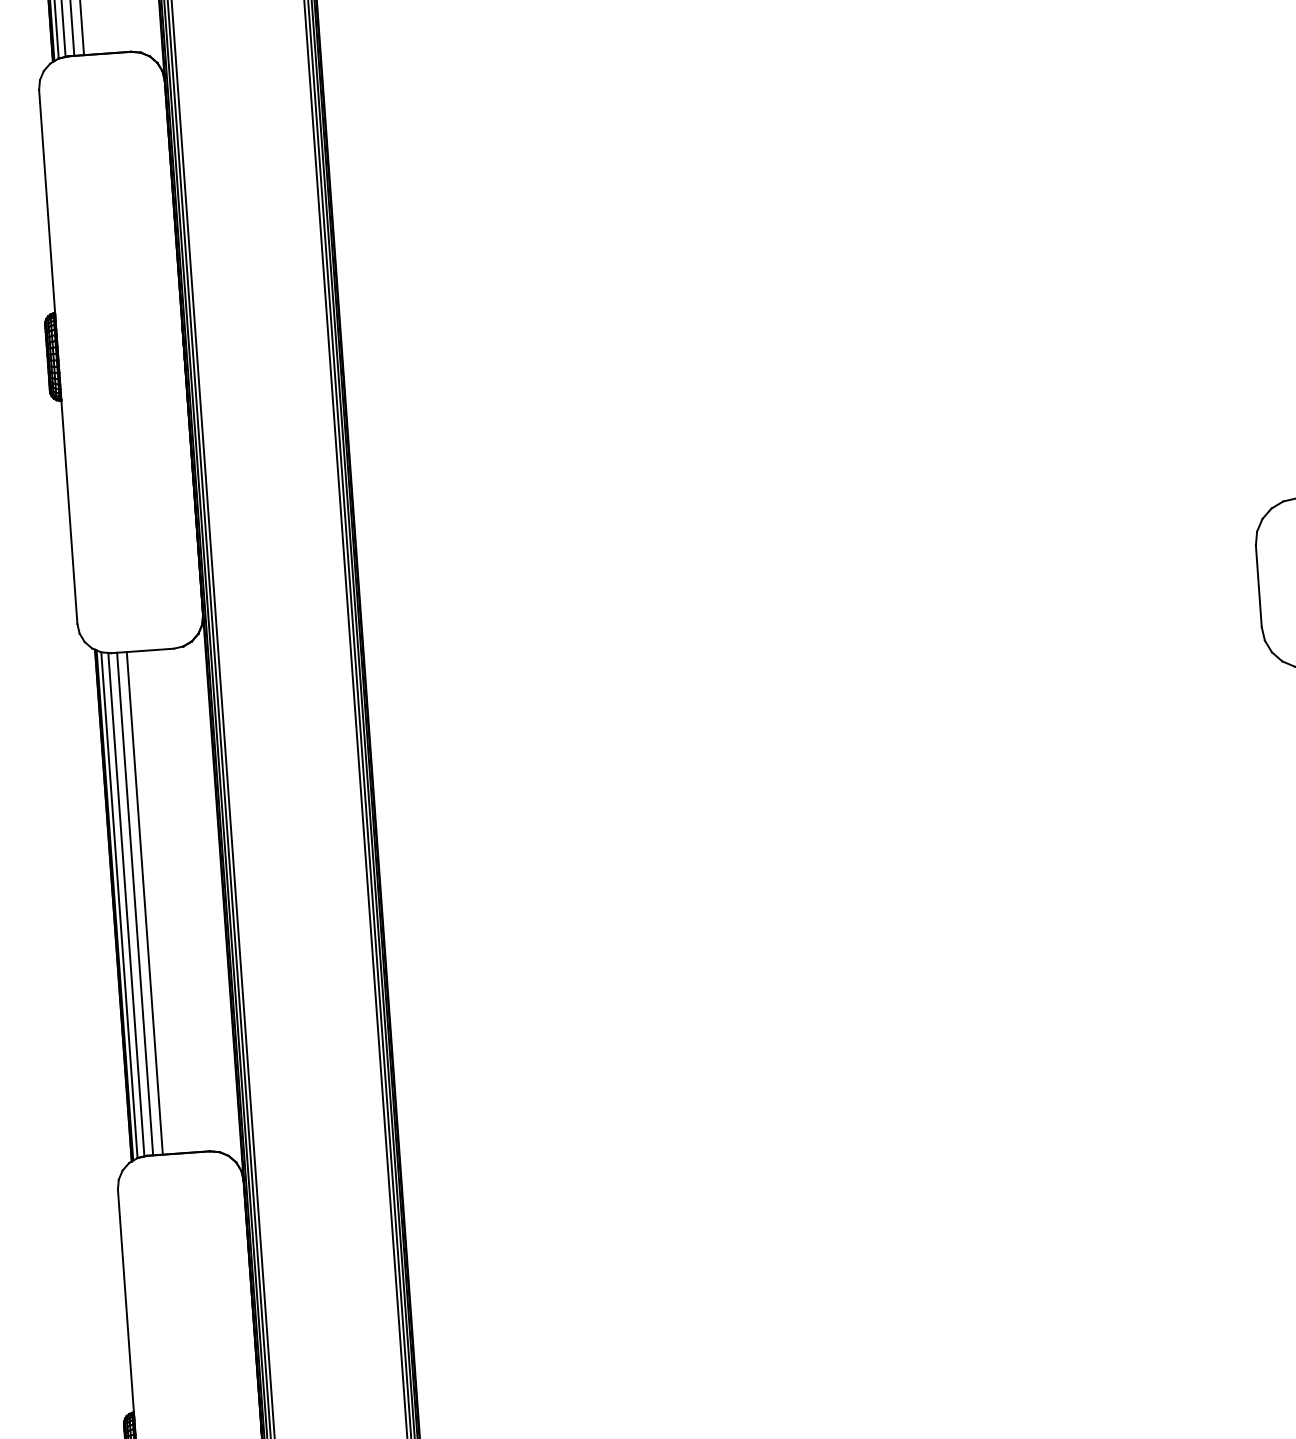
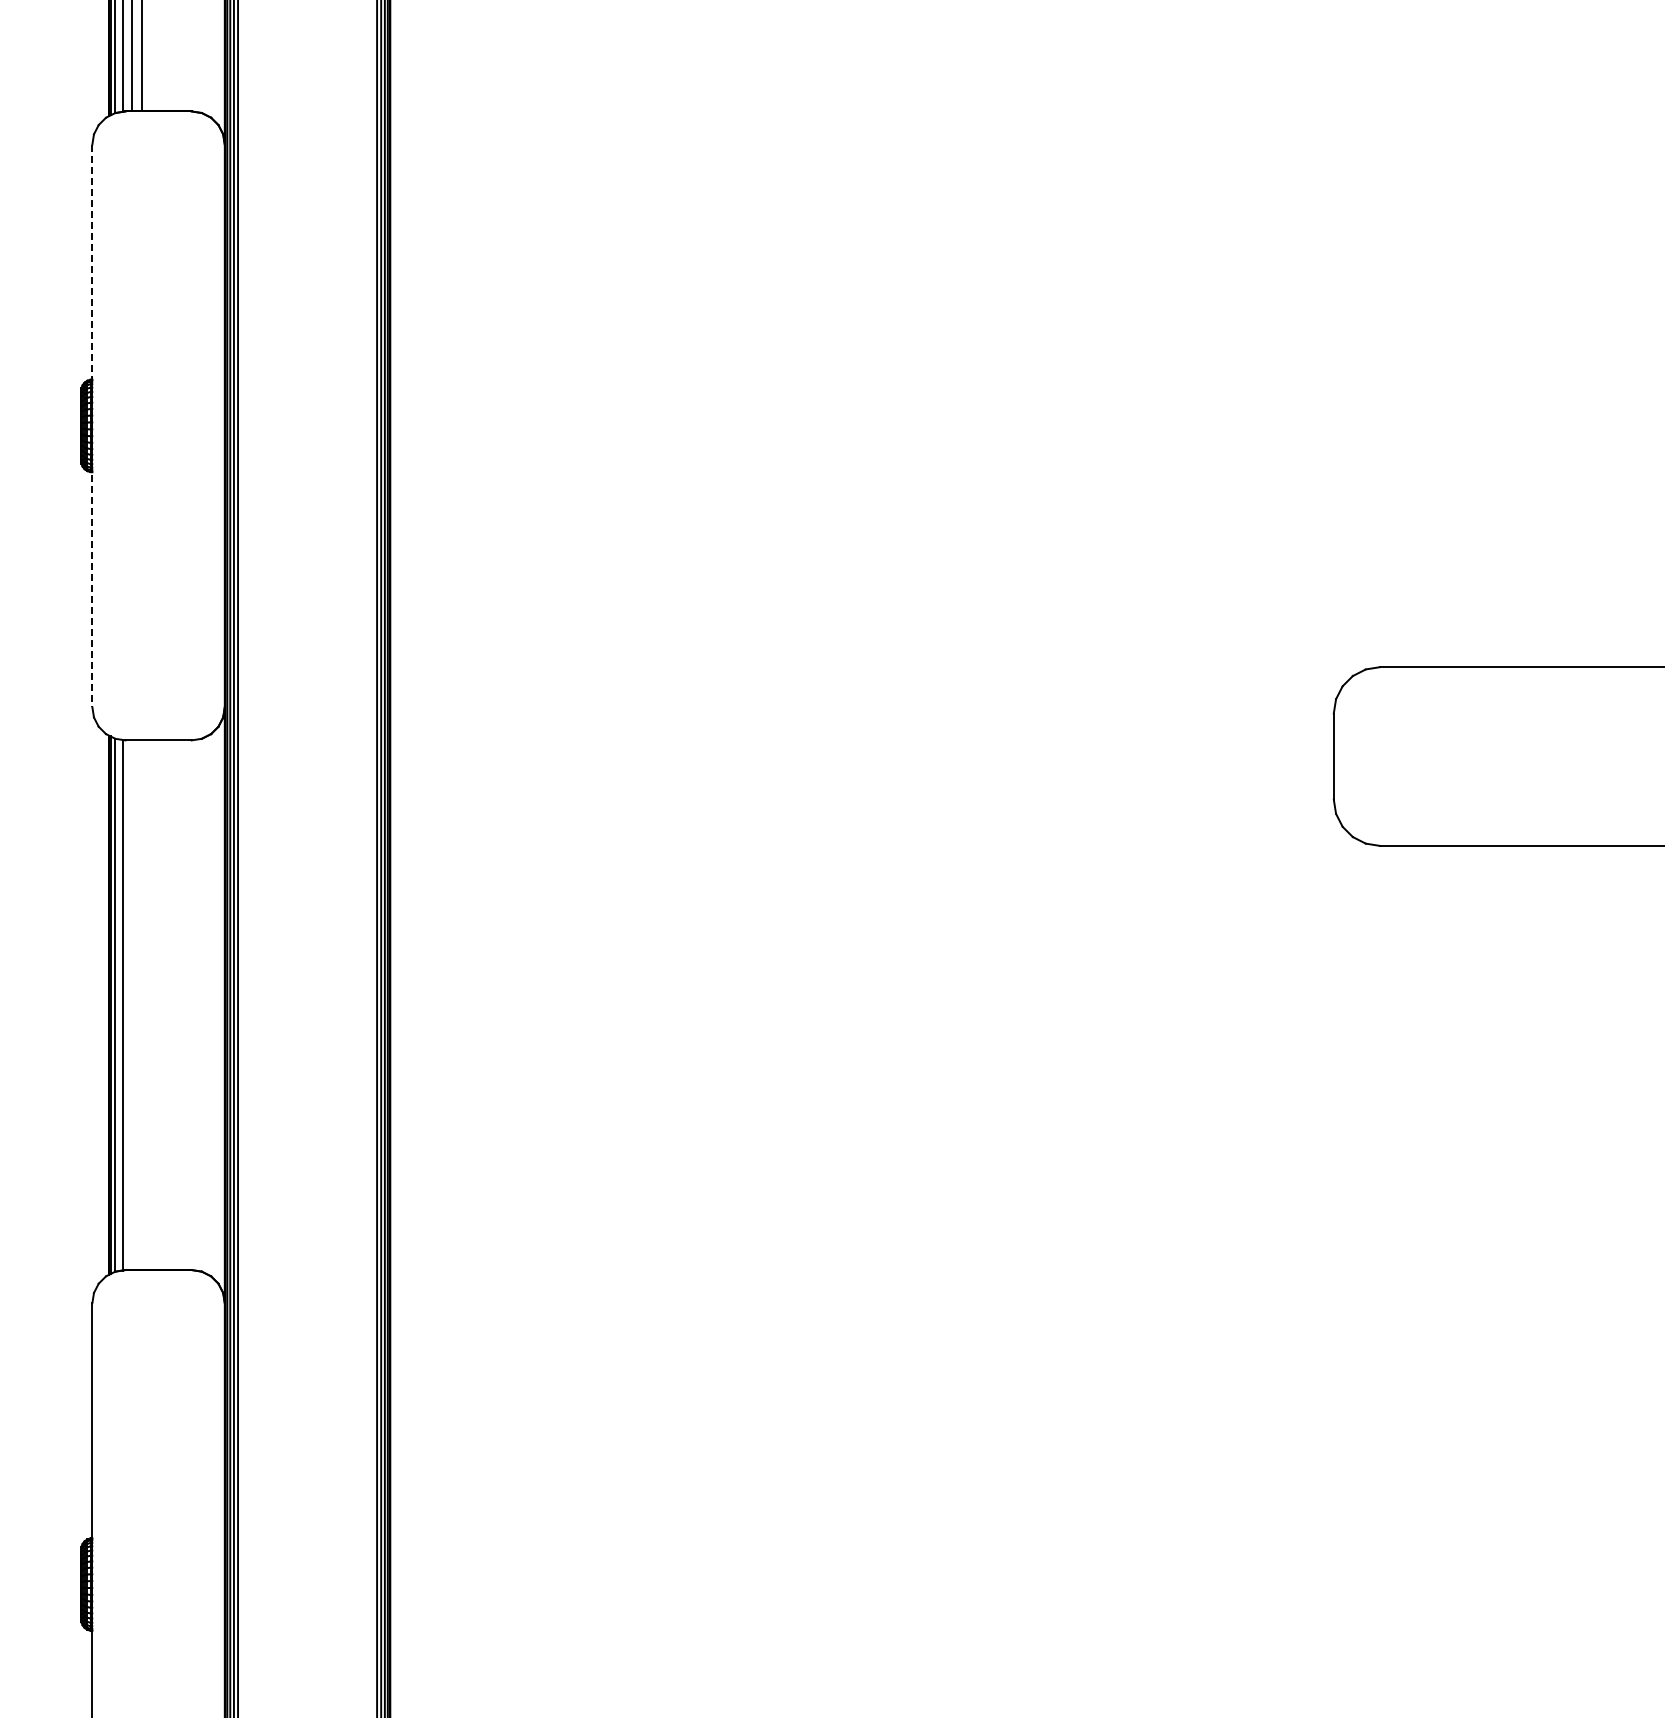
line: (58, 357) -> (92, 426), solid -> dashed
line: (145, 903) -> (142, 1005), removed
line: (134, 904) -> (131, 1005), removed

